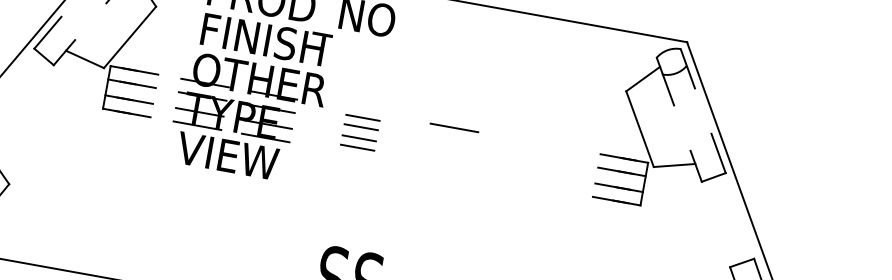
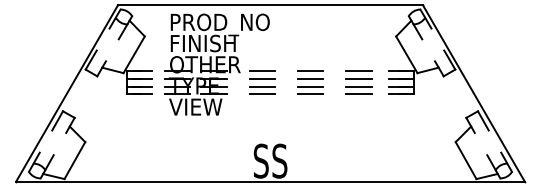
part: (360, 132) -> (262, 82), size x1.43
line: (451, 141) -> (310, 78), added
line: (448, 157) -> (310, 87), added
part: (540, 164) -> (358, 82), added
line: (446, 170) -> (310, 94), added

